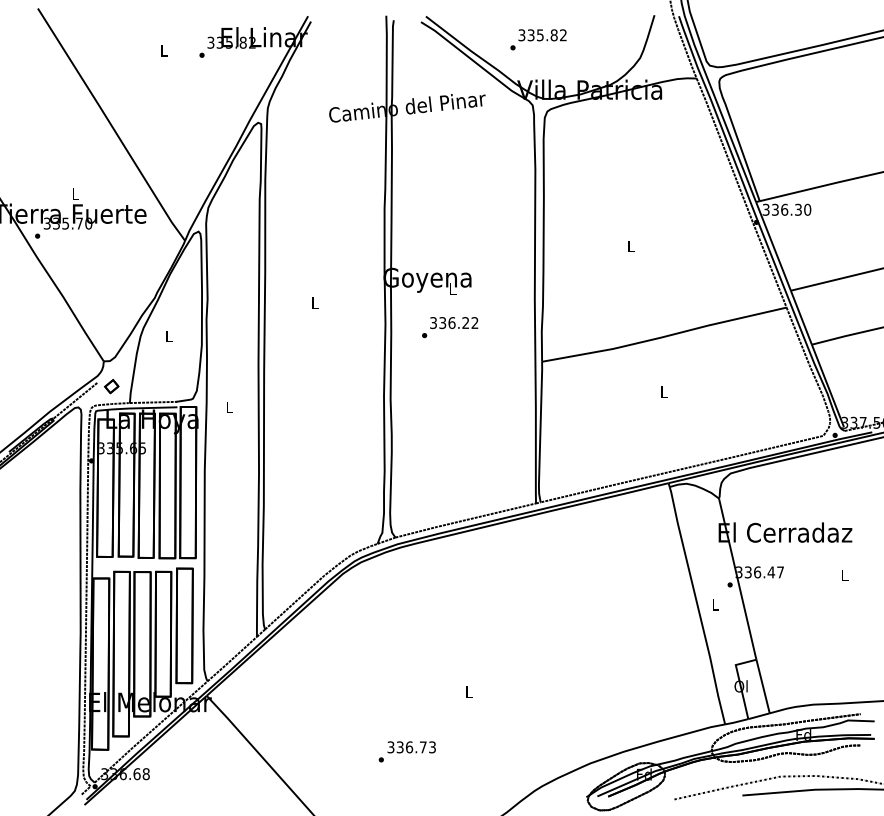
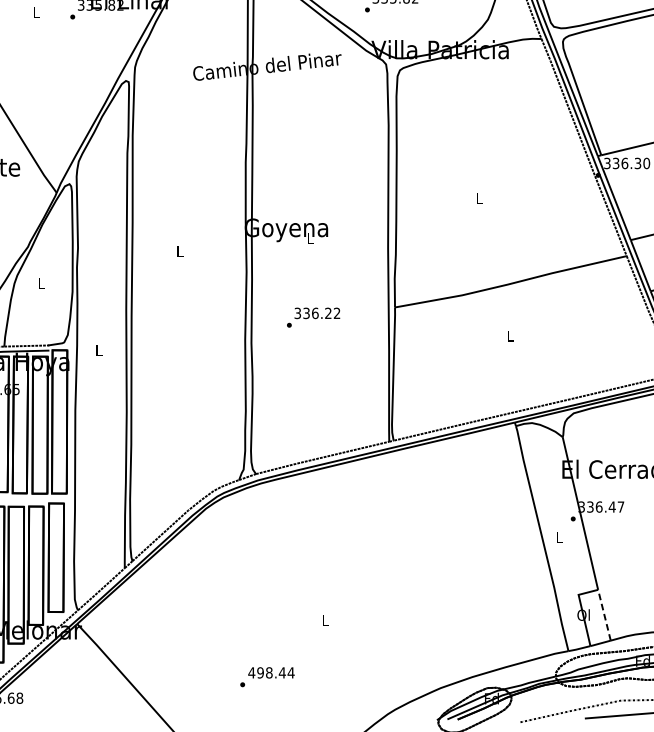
text: (450, 327) -> (313, 317), moved
line: (763, 686) -> (604, 615), solid -> dashed
text: (411, 747) -> (271, 673), 336.73 -> 498.44

